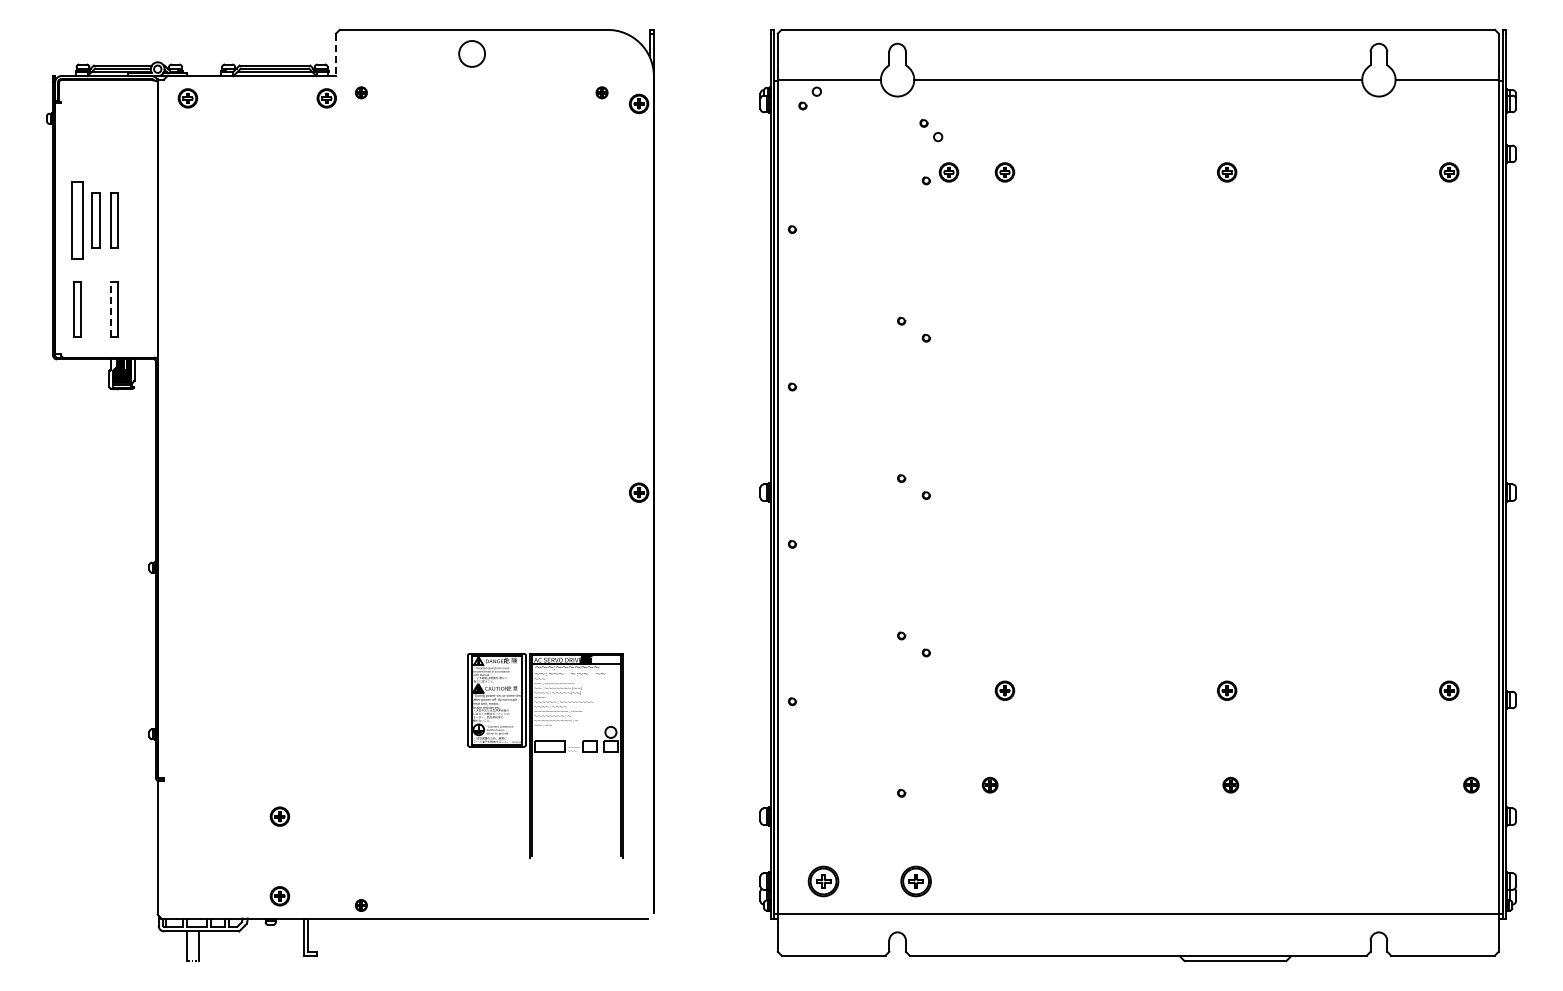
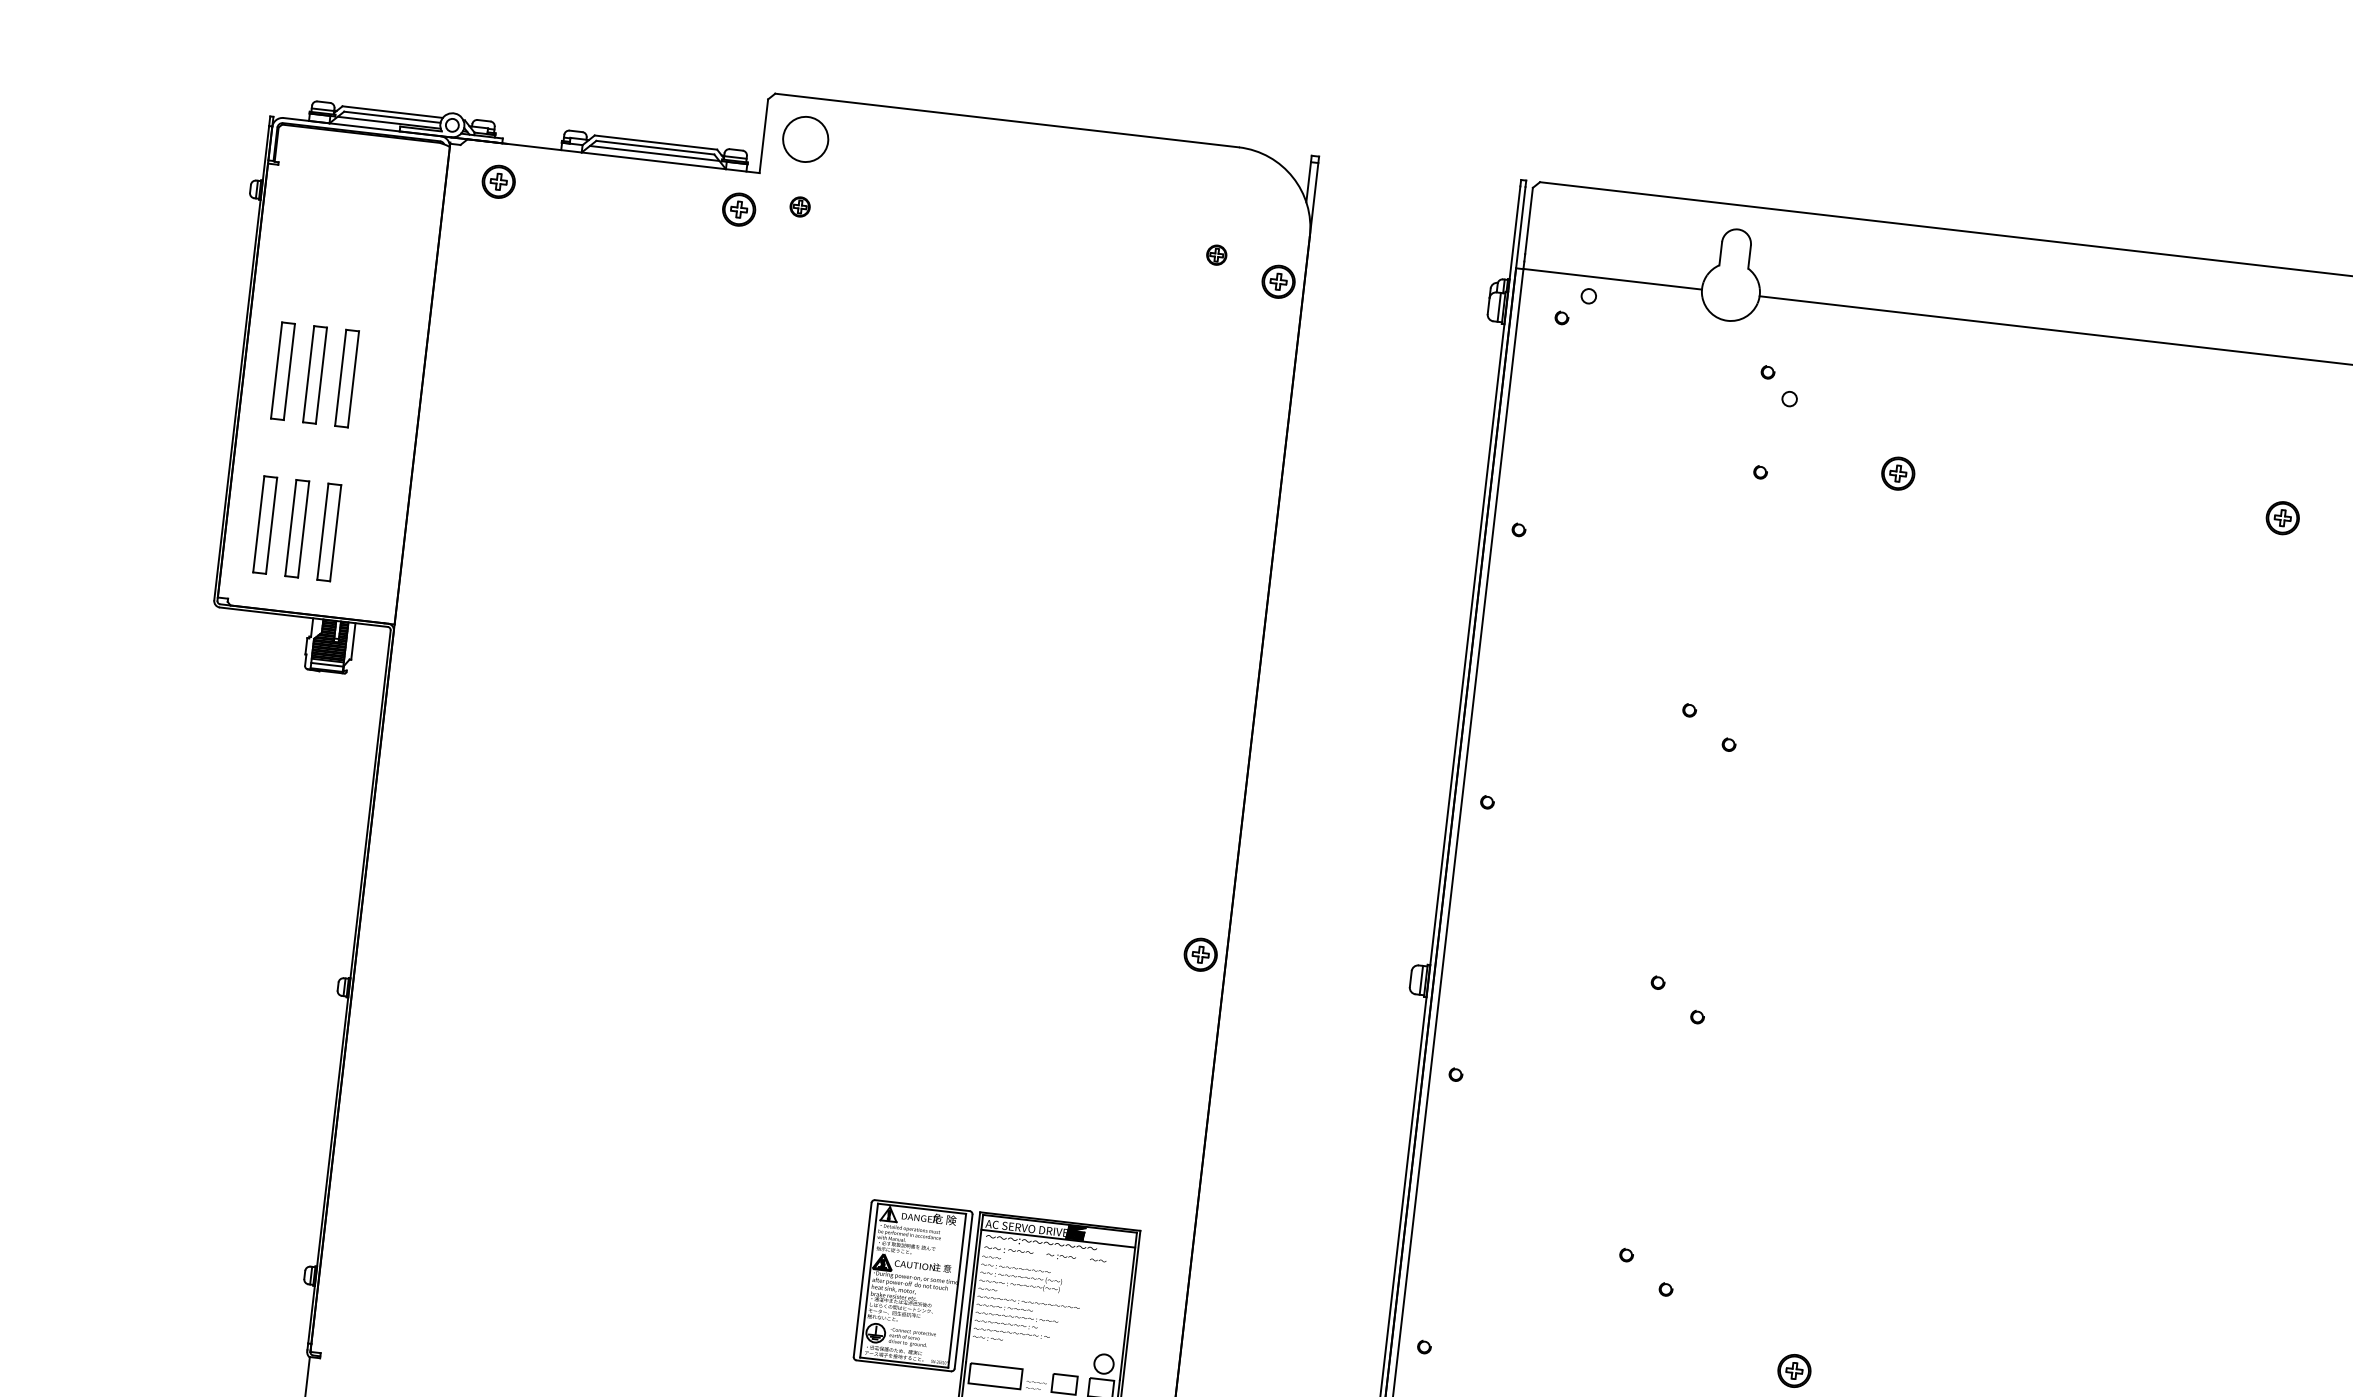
circle: (471, 53) -> (804, 138), moved
line: (336, 55) -> (764, 137), dashed -> solid
part: (948, 172) -> (1800, 462), removed
part: (77, 220) -> (283, 371), size x0.71
part: (95, 309) -> (296, 528), added
line: (110, 309) -> (322, 531), dashed -> solid

